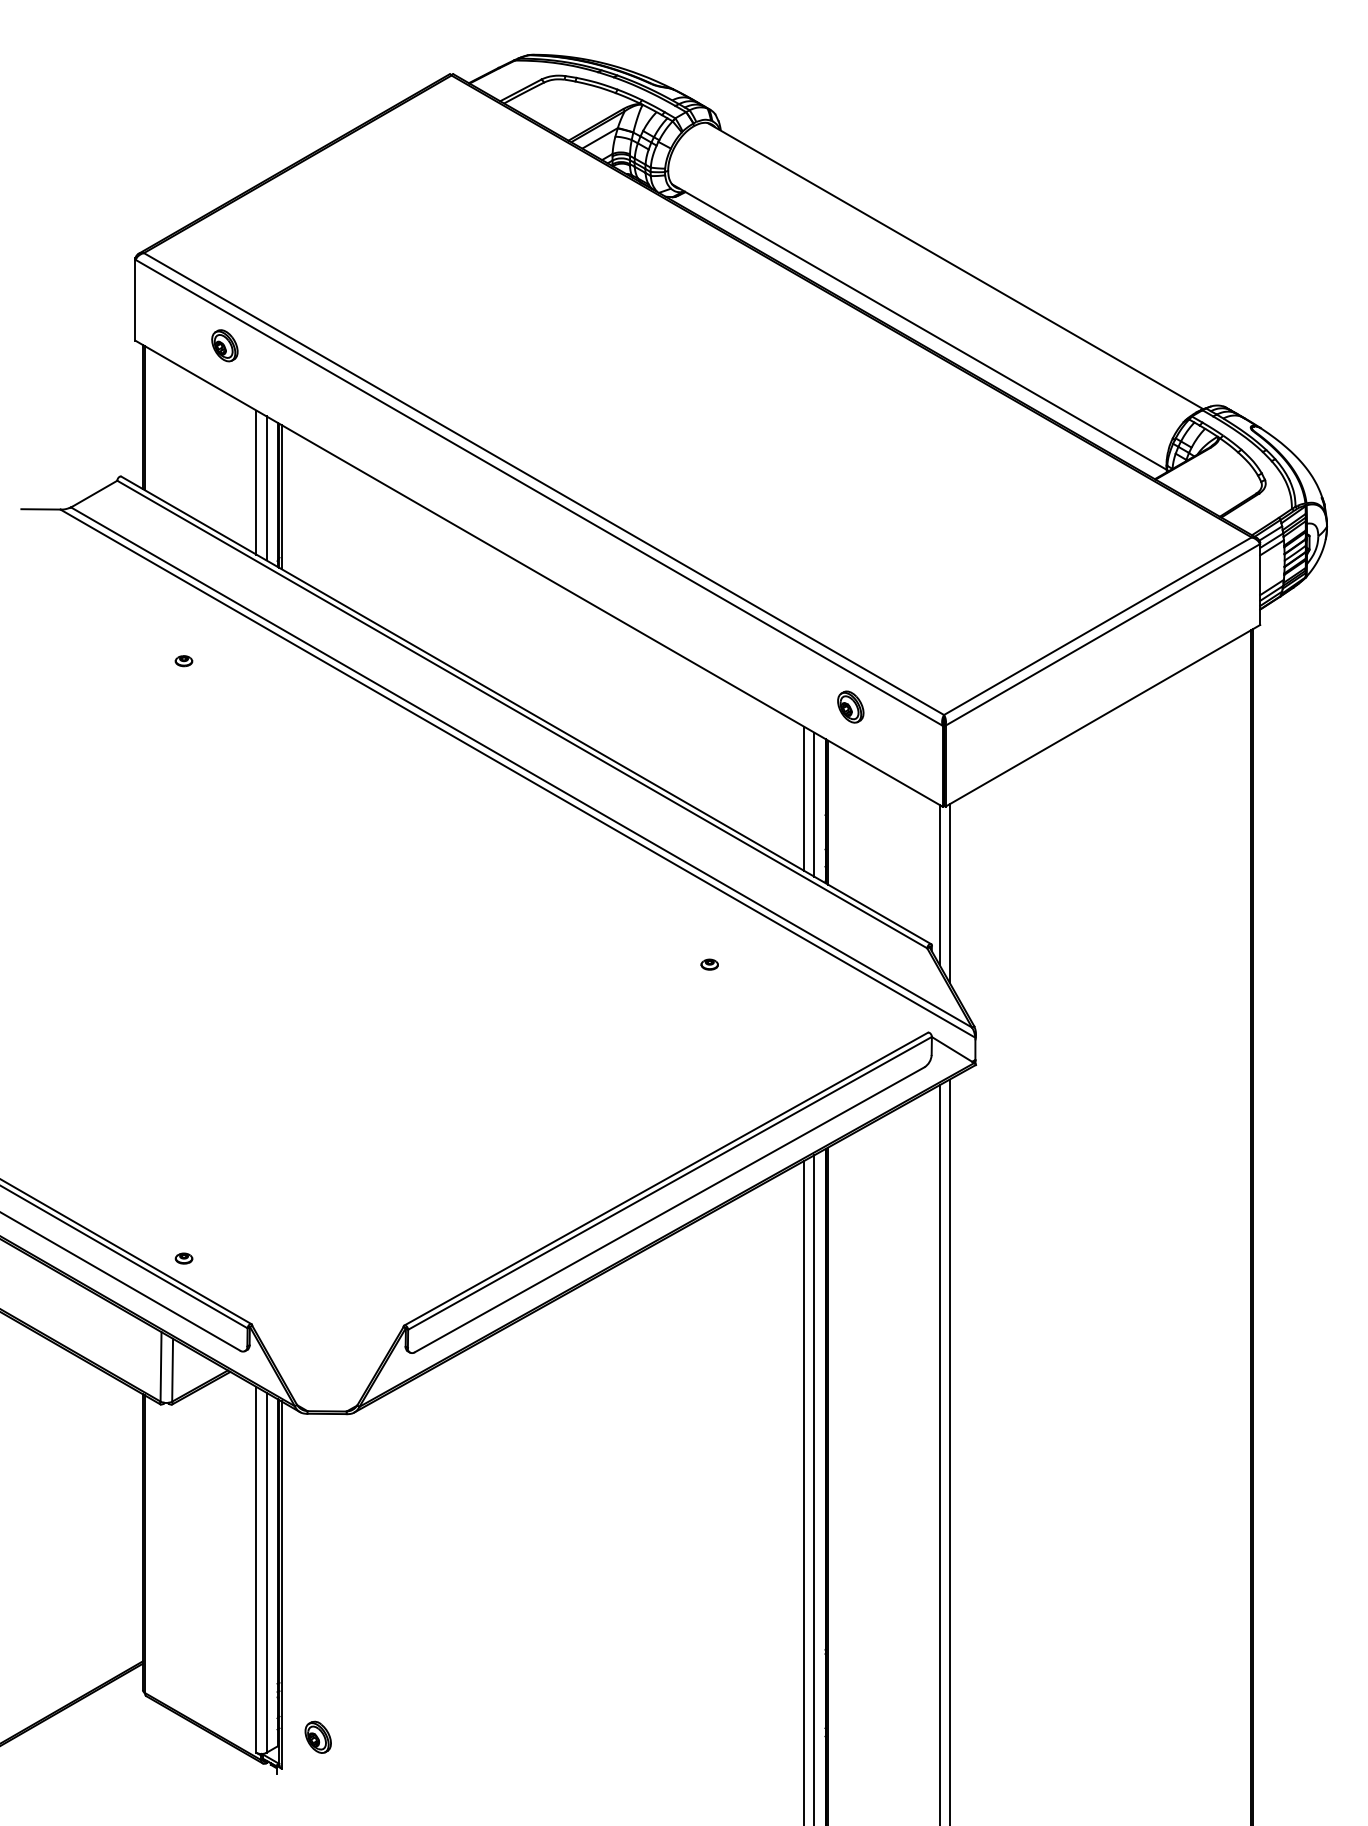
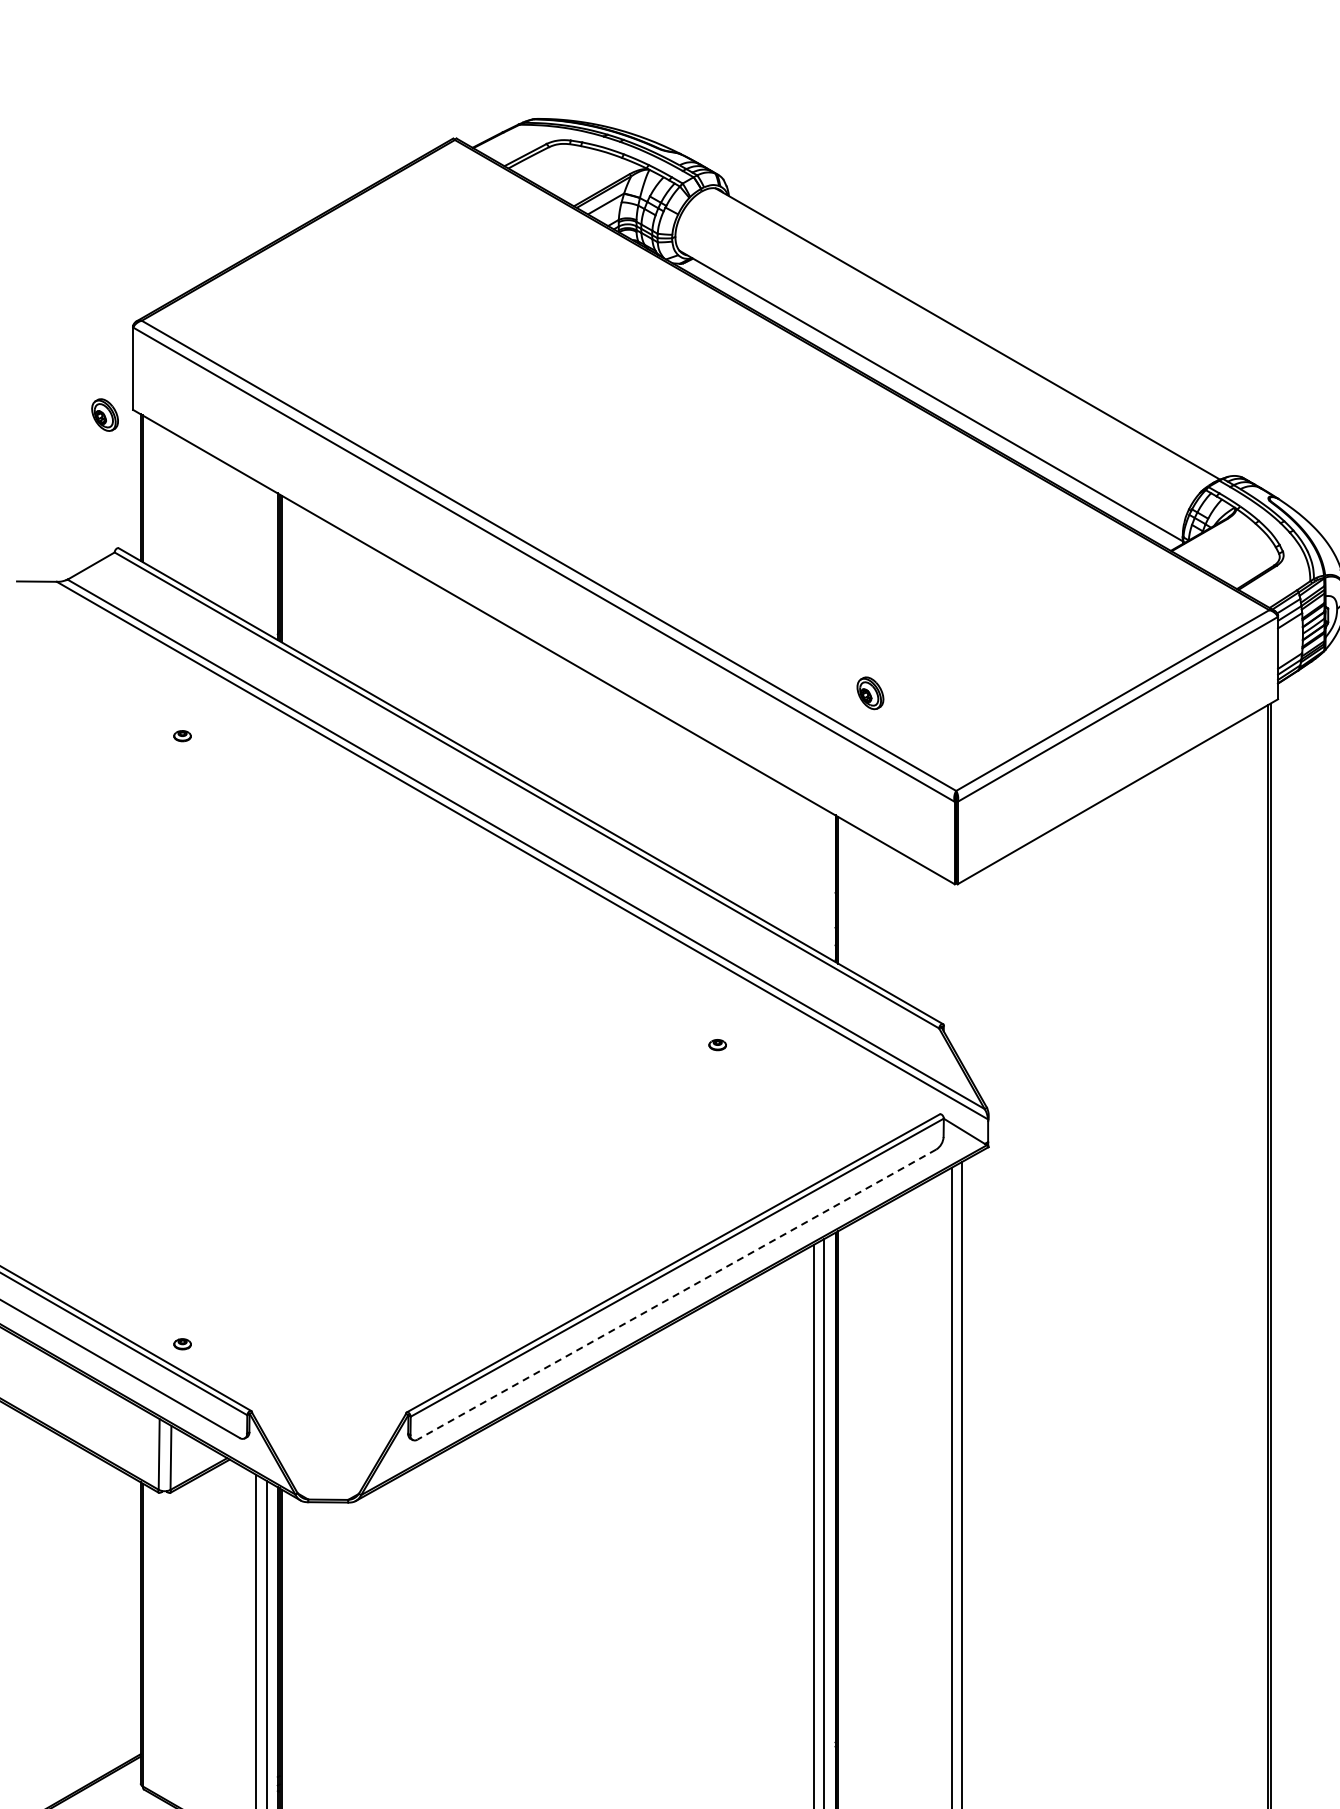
part: (224, 345) -> (104, 414), moved
line: (256, 482) -> (256, 554), removed
line: (266, 488) -> (266, 560), removed
part: (850, 706) -> (870, 692), moved
line: (804, 798) -> (814, 875), removed
line: (814, 804) -> (824, 882), removed
line: (939, 884) -> (951, 963), removed
line: (949, 893) -> (961, 972), removed
line: (669, 1209) -> (676, 1294), solid -> dashed

